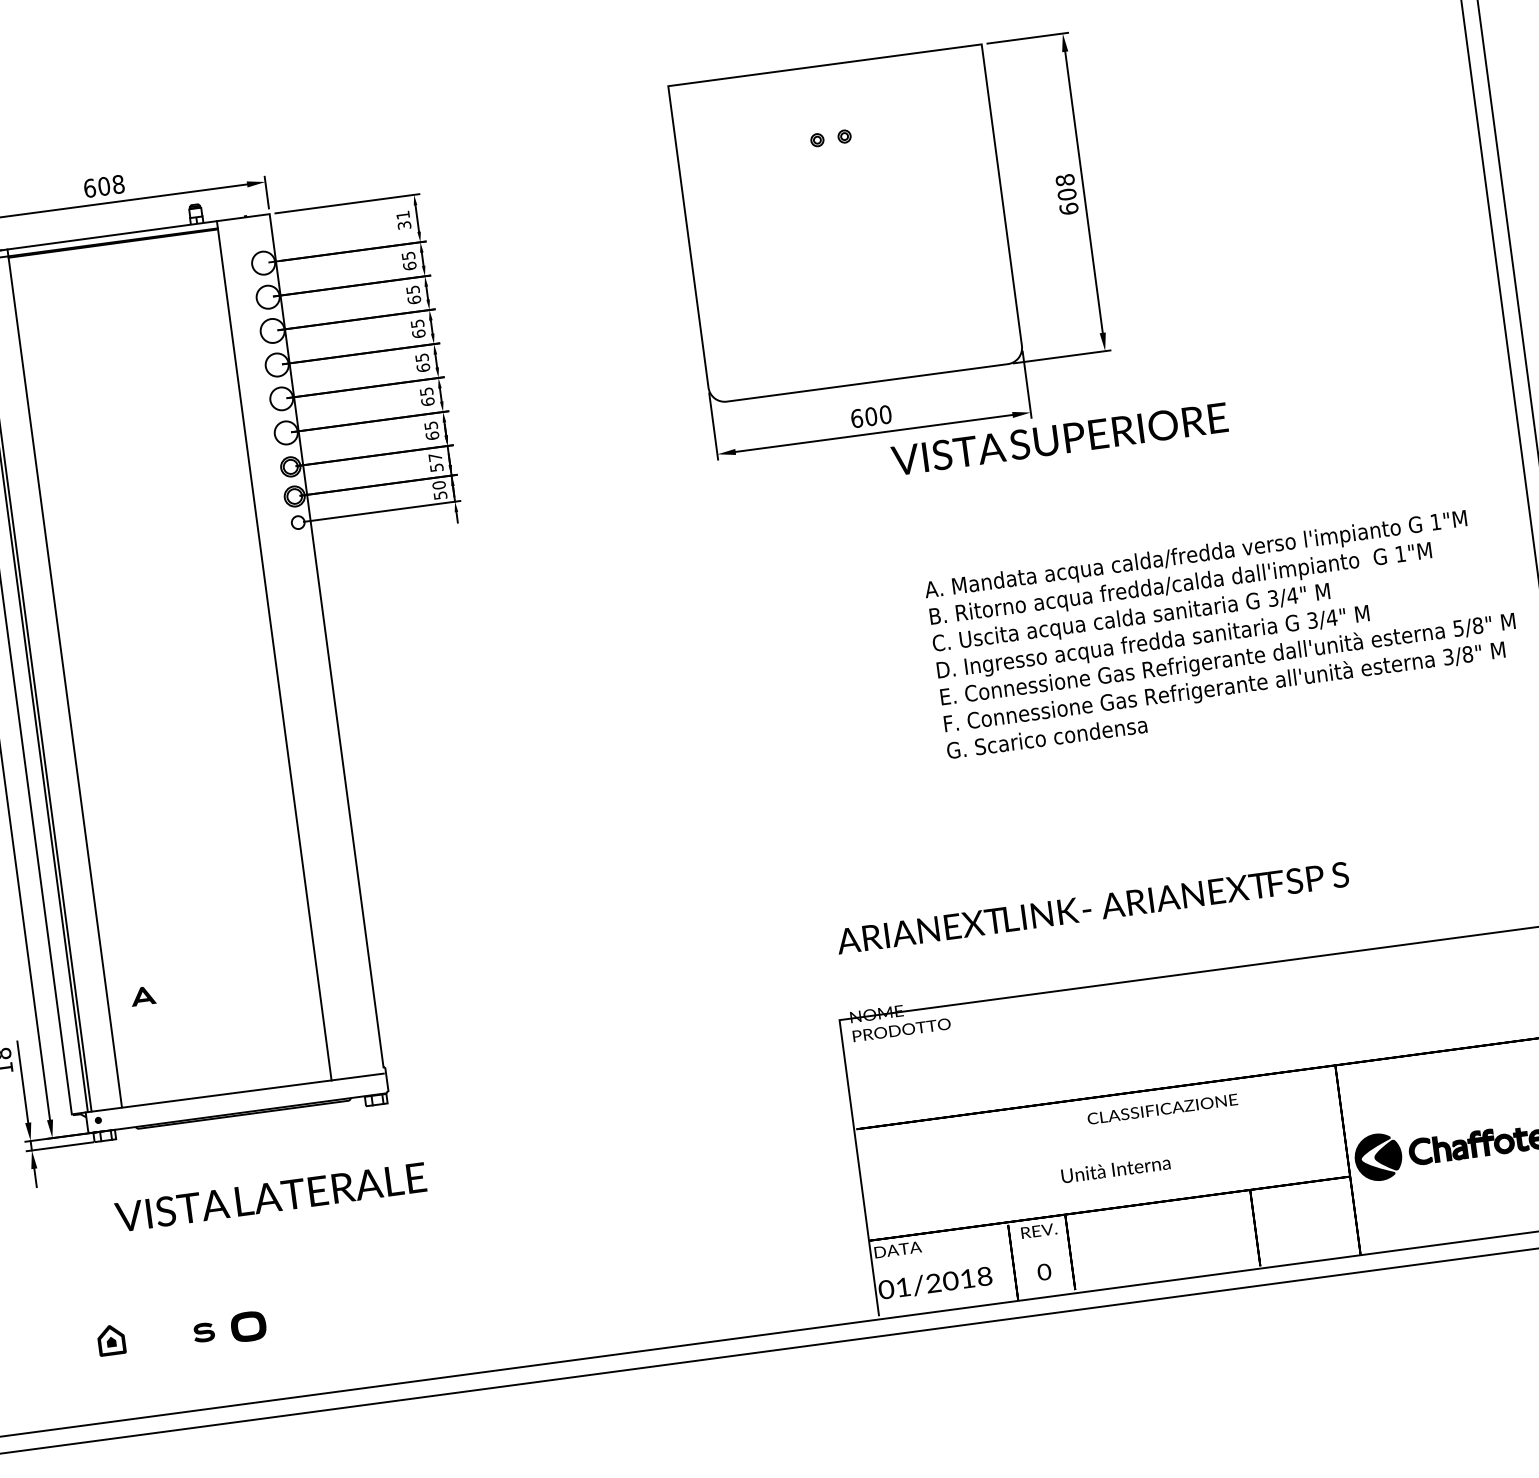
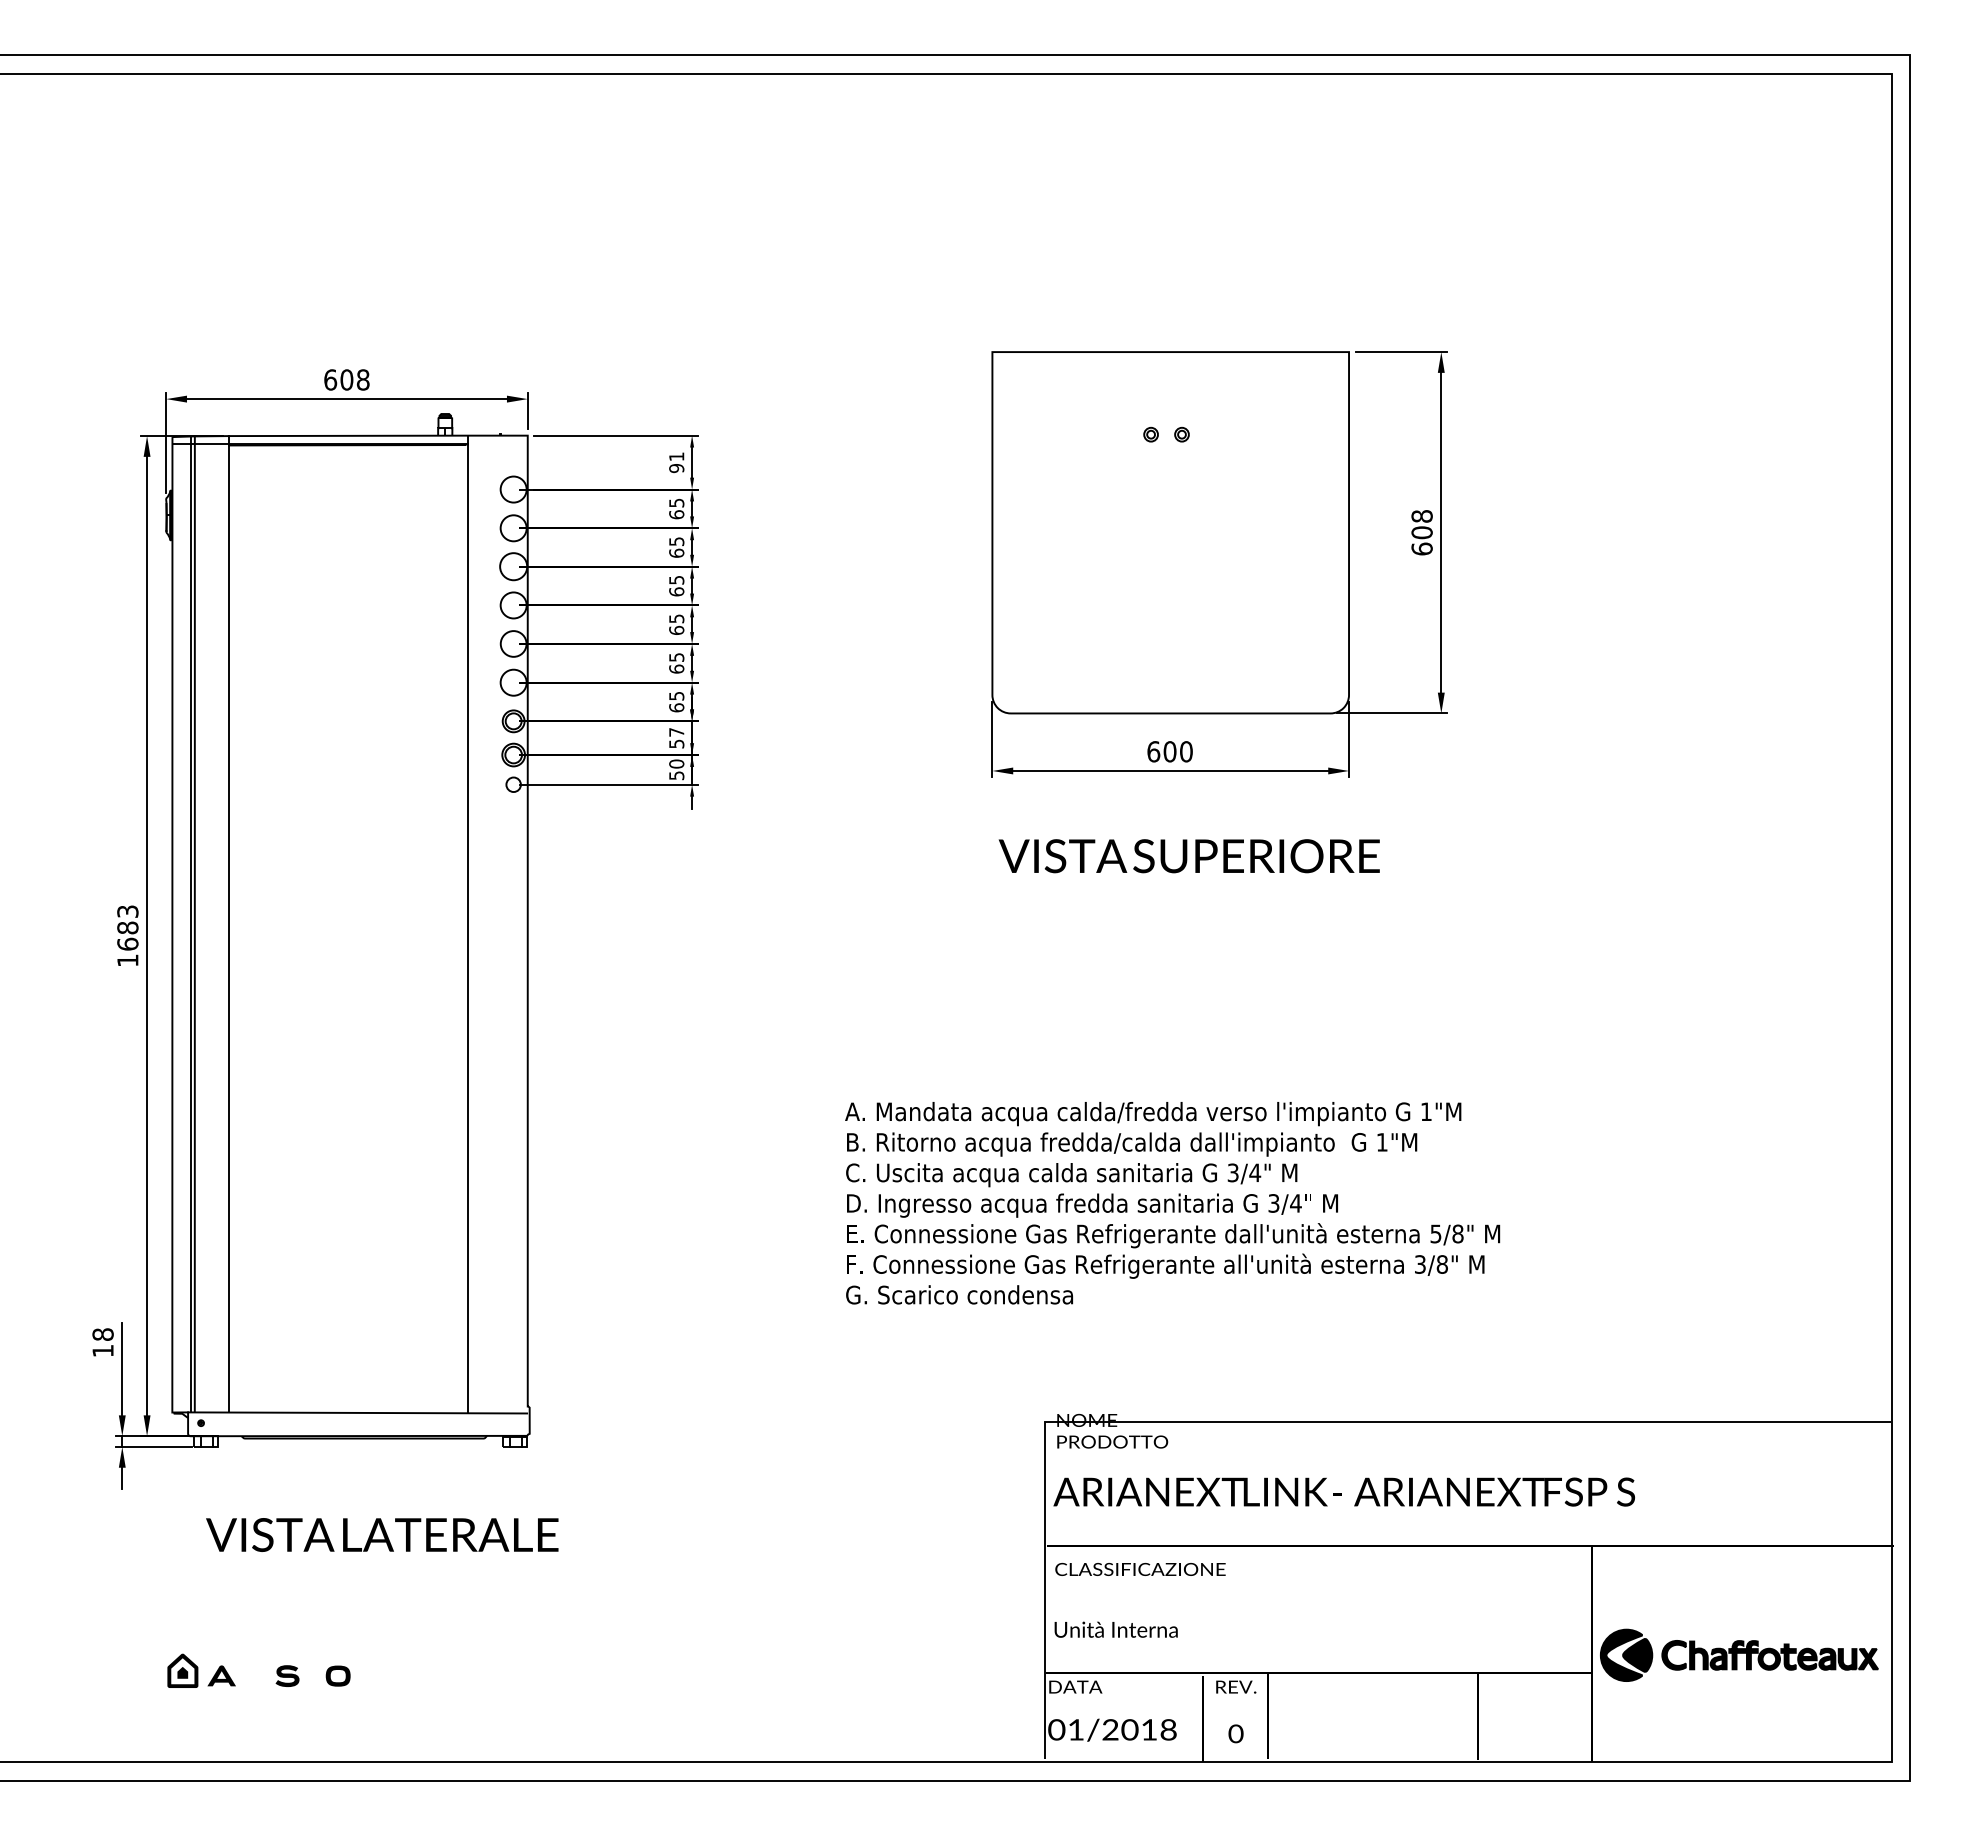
text: (404, 225) -> (676, 468), 31 -> 91
text: (1059, 439) -> (1188, 856), moved
text: (1223, 632) -> (1172, 1203), moved
text: (1091, 907) -> (1343, 1491), moved
part: (142, 995) -> (221, 1675), moved
text: (1162, 1109) -> (1140, 1569), moved
text: (1115, 1169) -> (1115, 1629), moved
part: (247, 1326) -> (337, 1675), size x0.62

